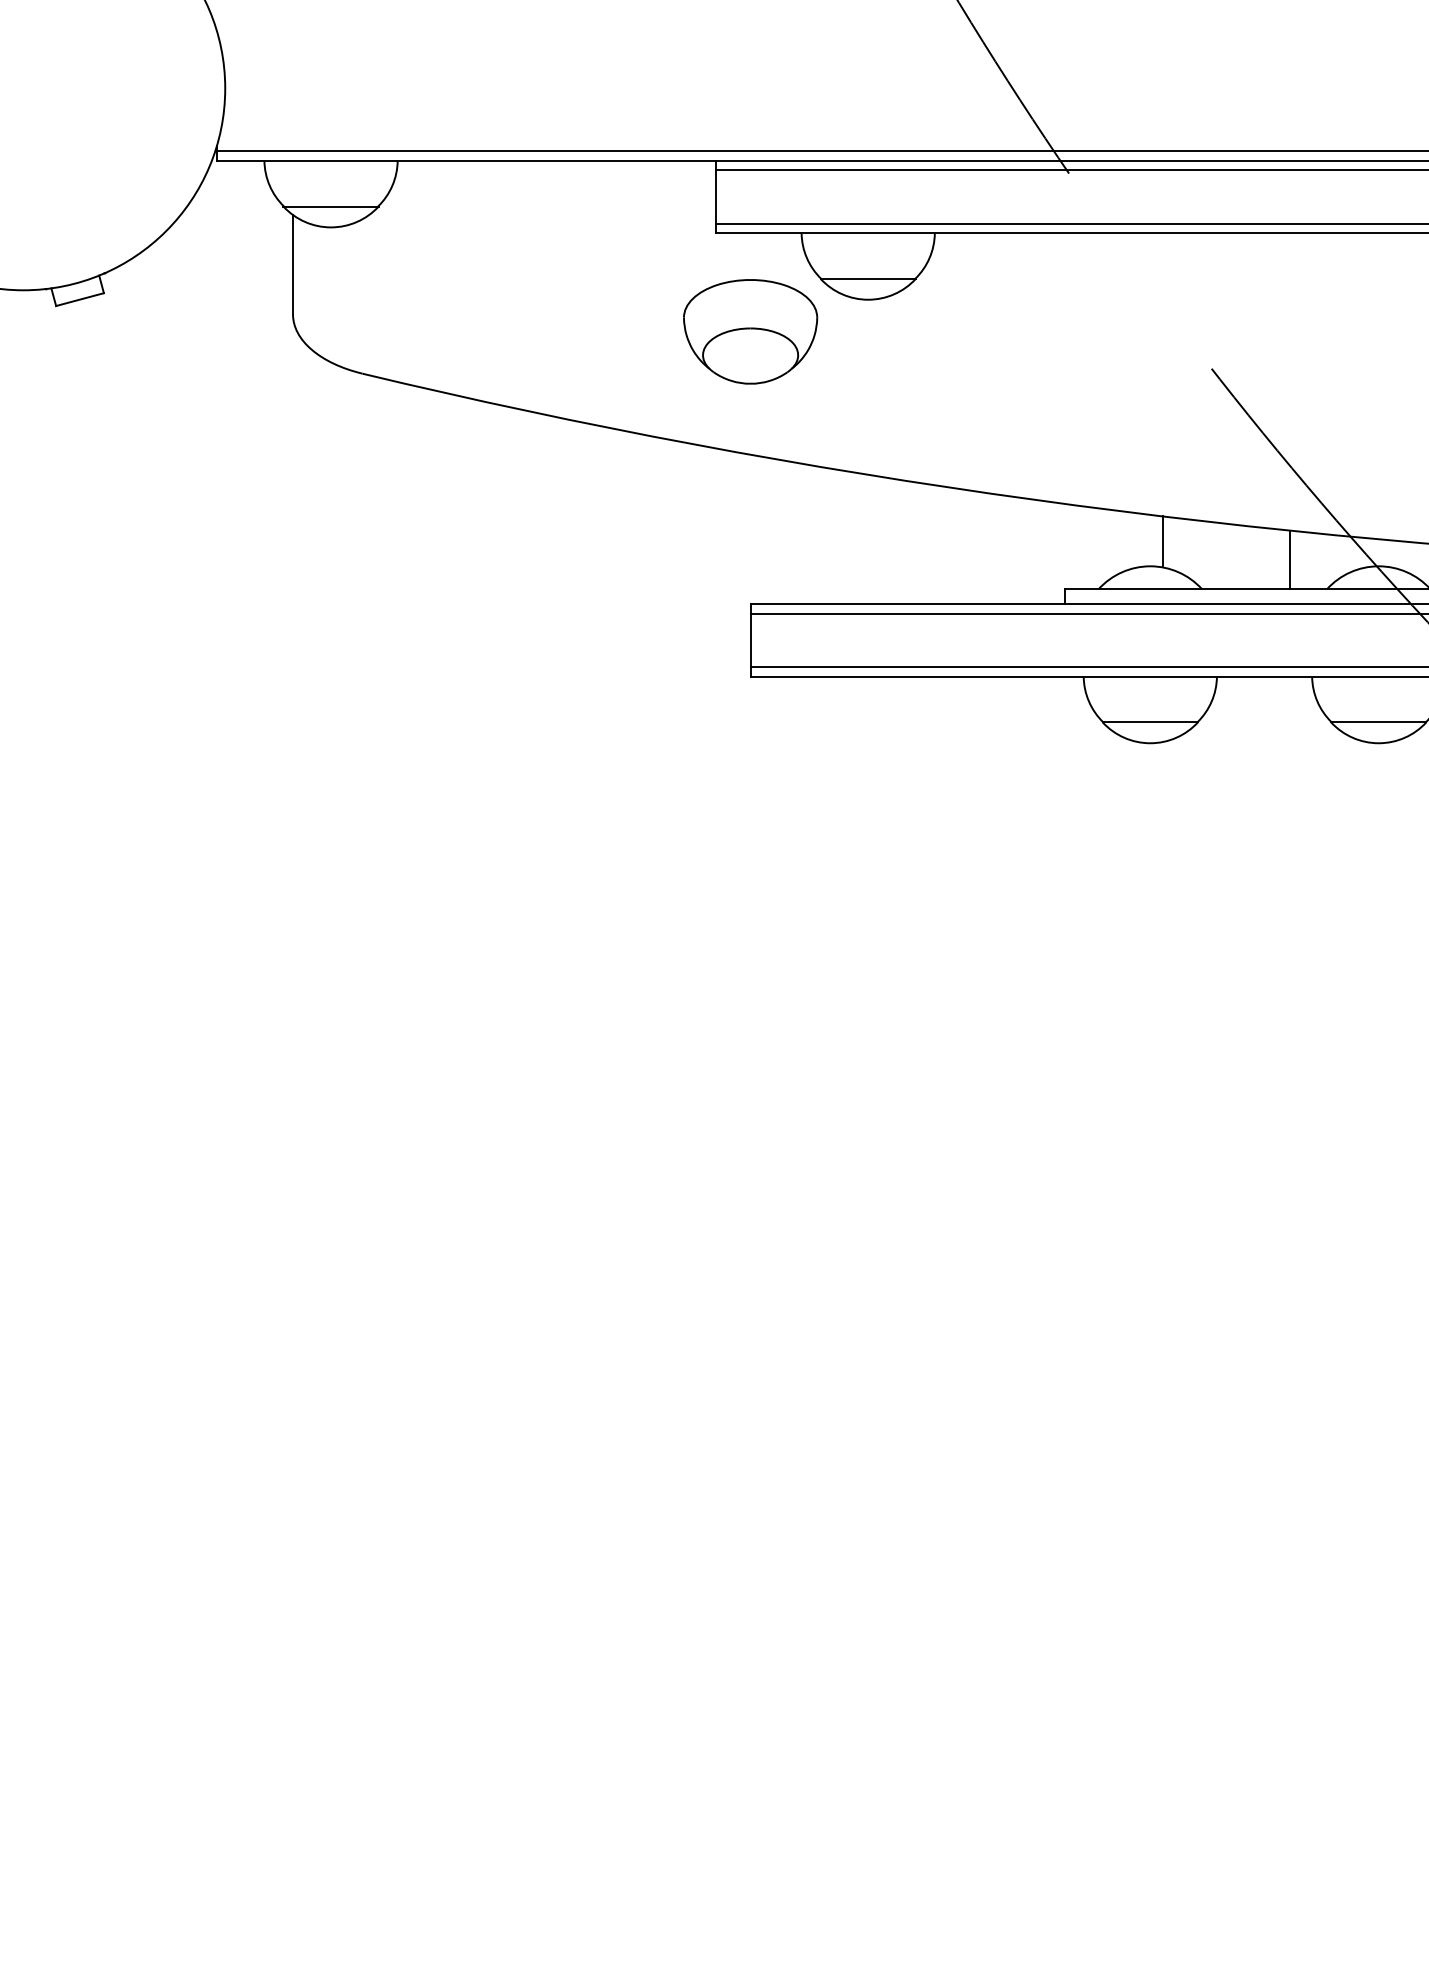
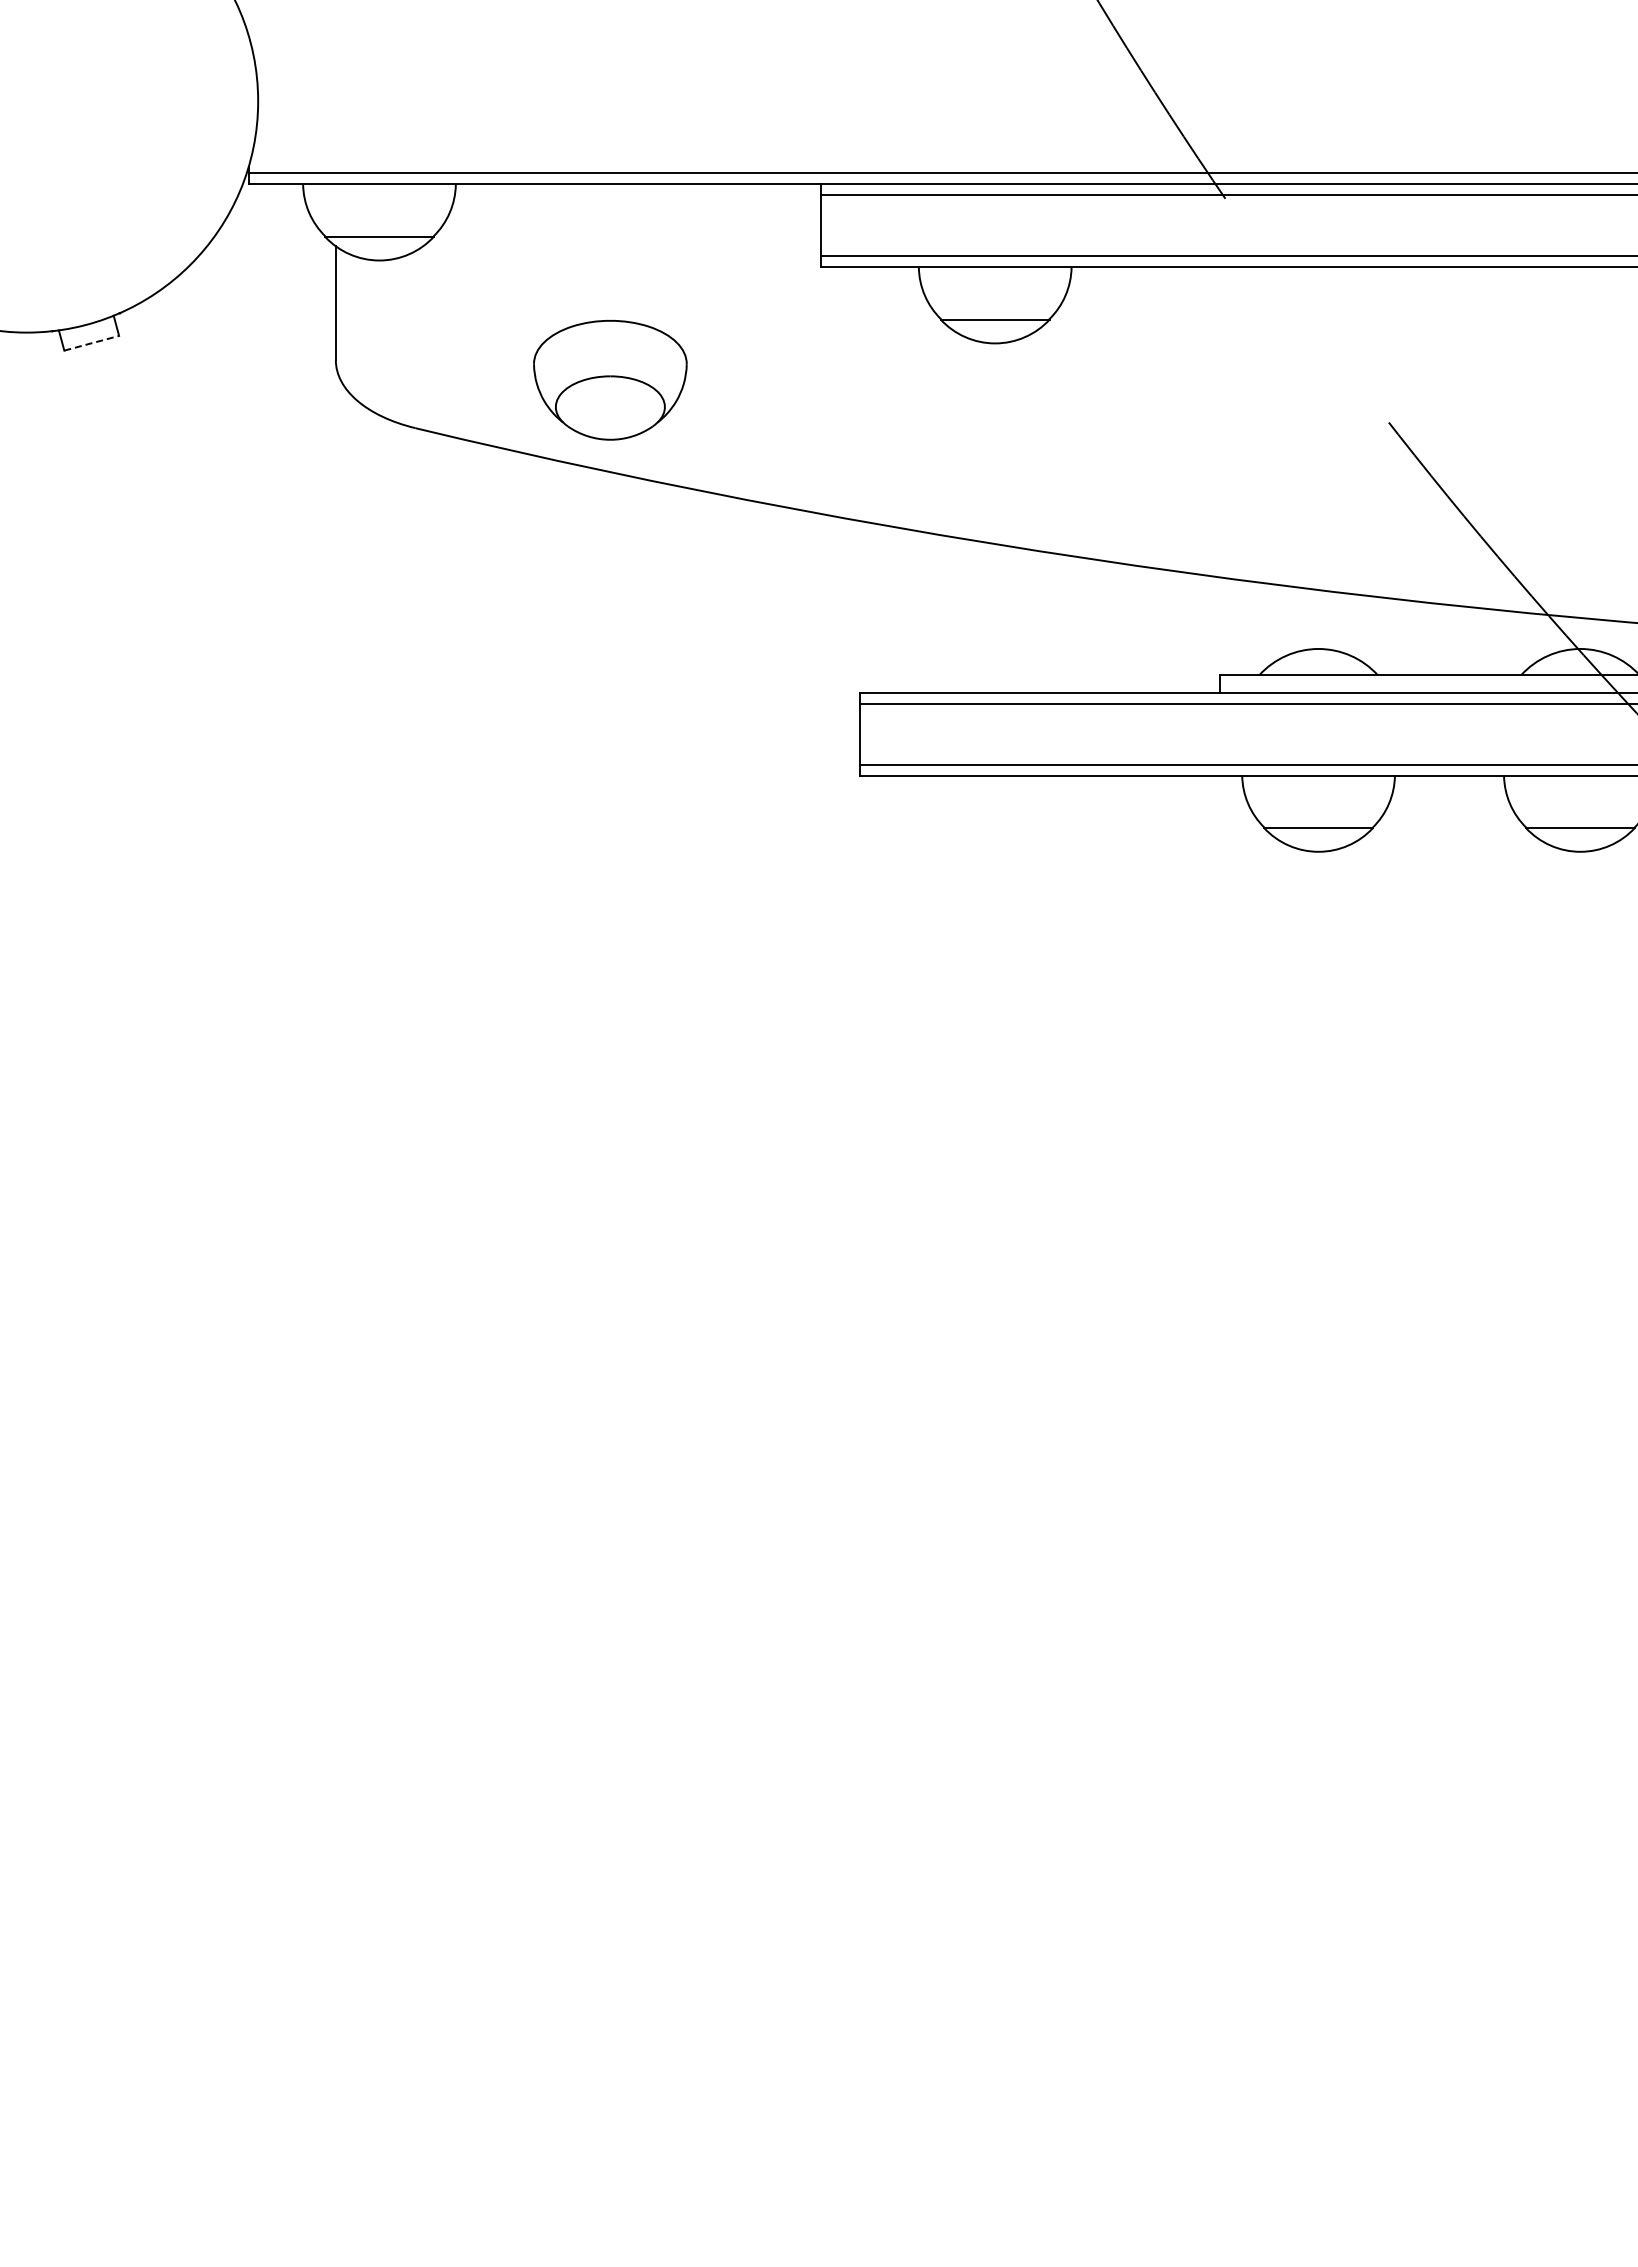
line: (80, 299) -> (92, 343), solid -> dashed
part: (750, 332) -> (610, 380), moved
line: (1162, 541) -> (1332, 620), removed
line: (1290, 559) -> (1479, 641), removed

